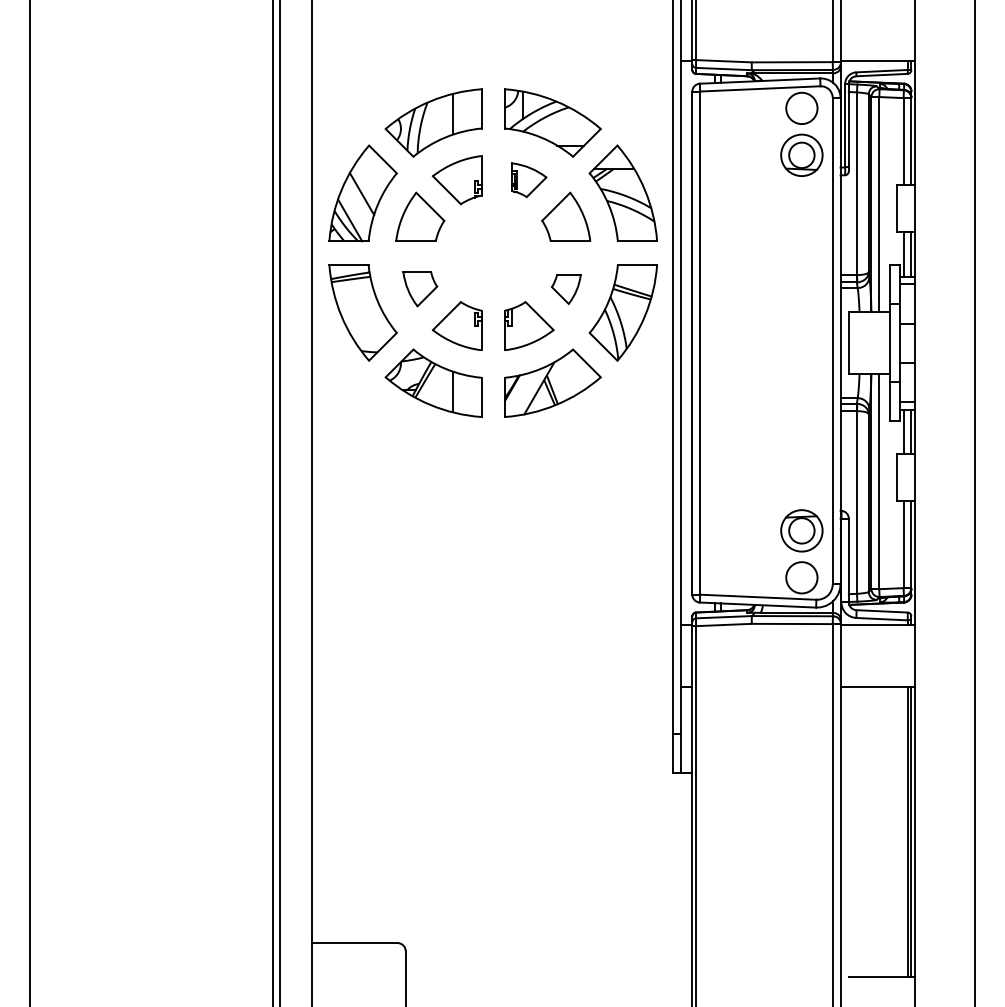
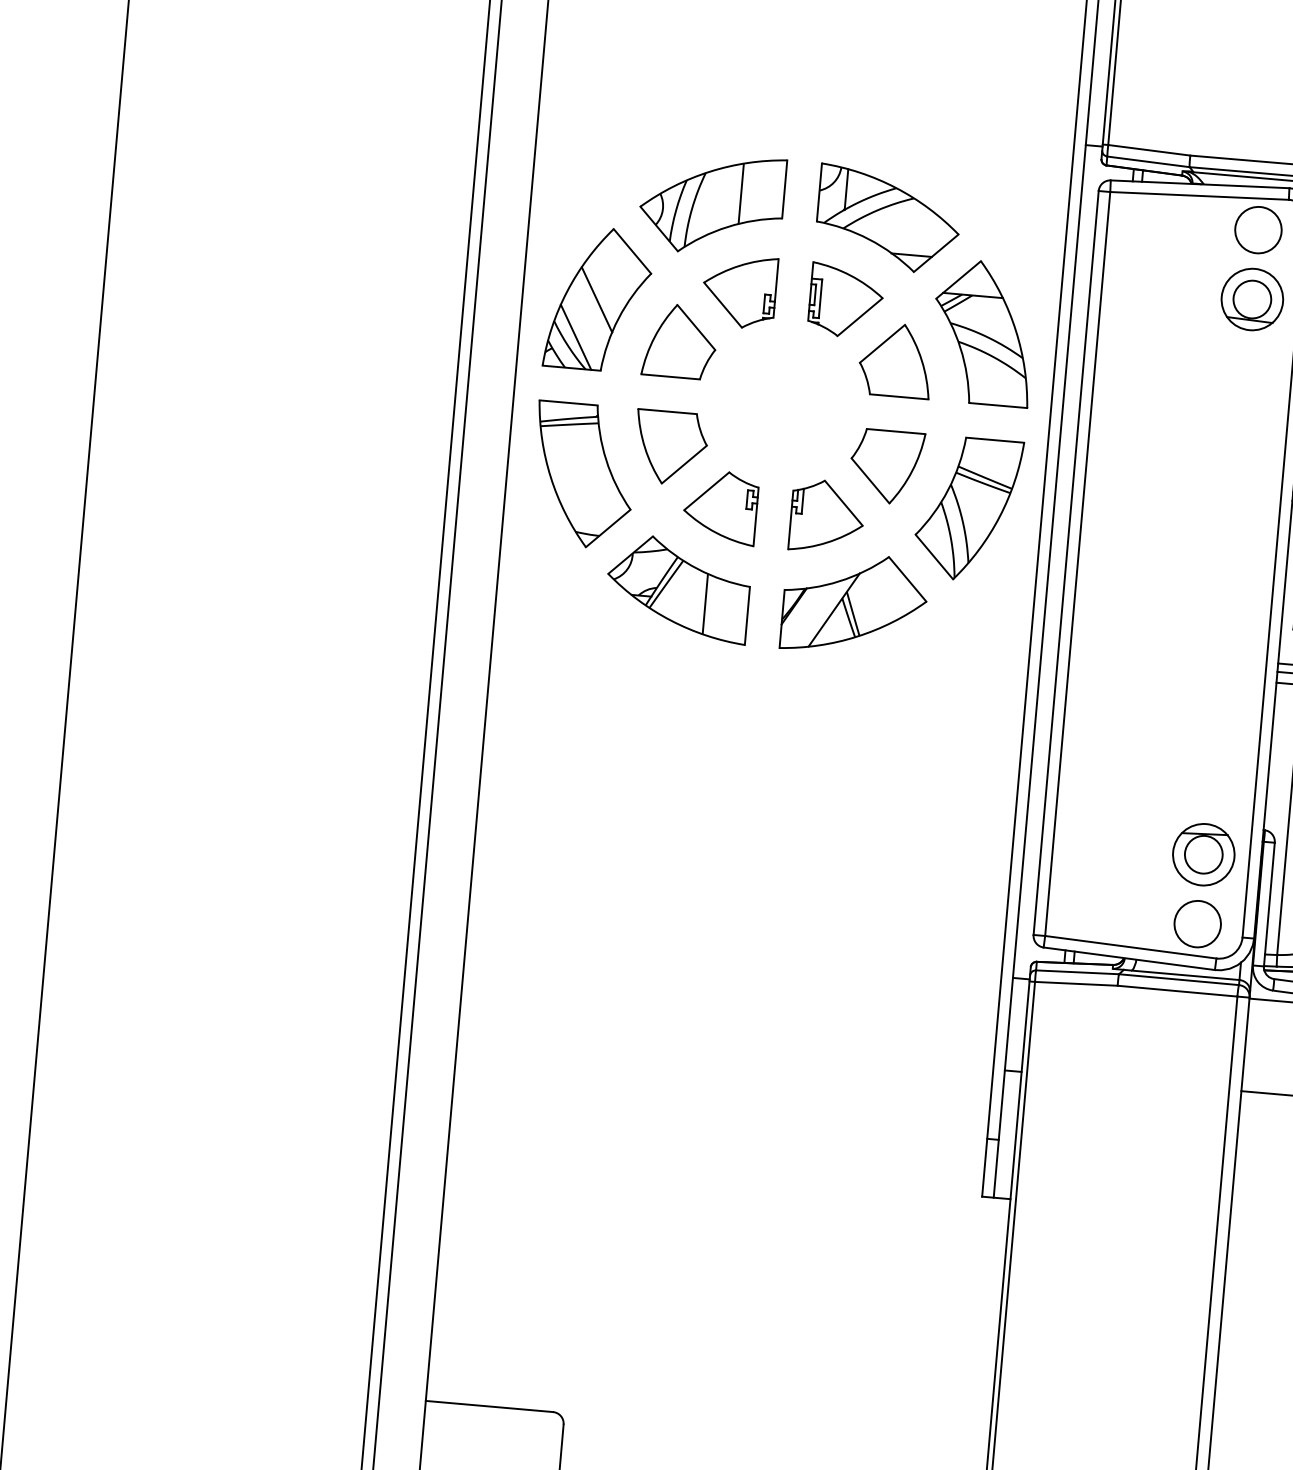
part: (529, 180) -> (846, 301), size x1.43
part: (420, 289) -> (671, 448), size x1.43
part: (566, 289) -> (886, 467), size x1.67

